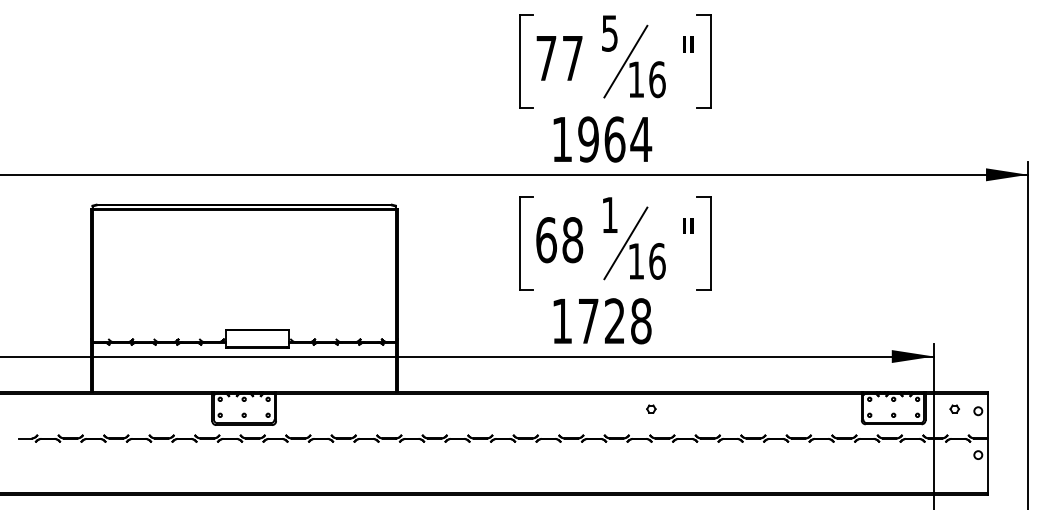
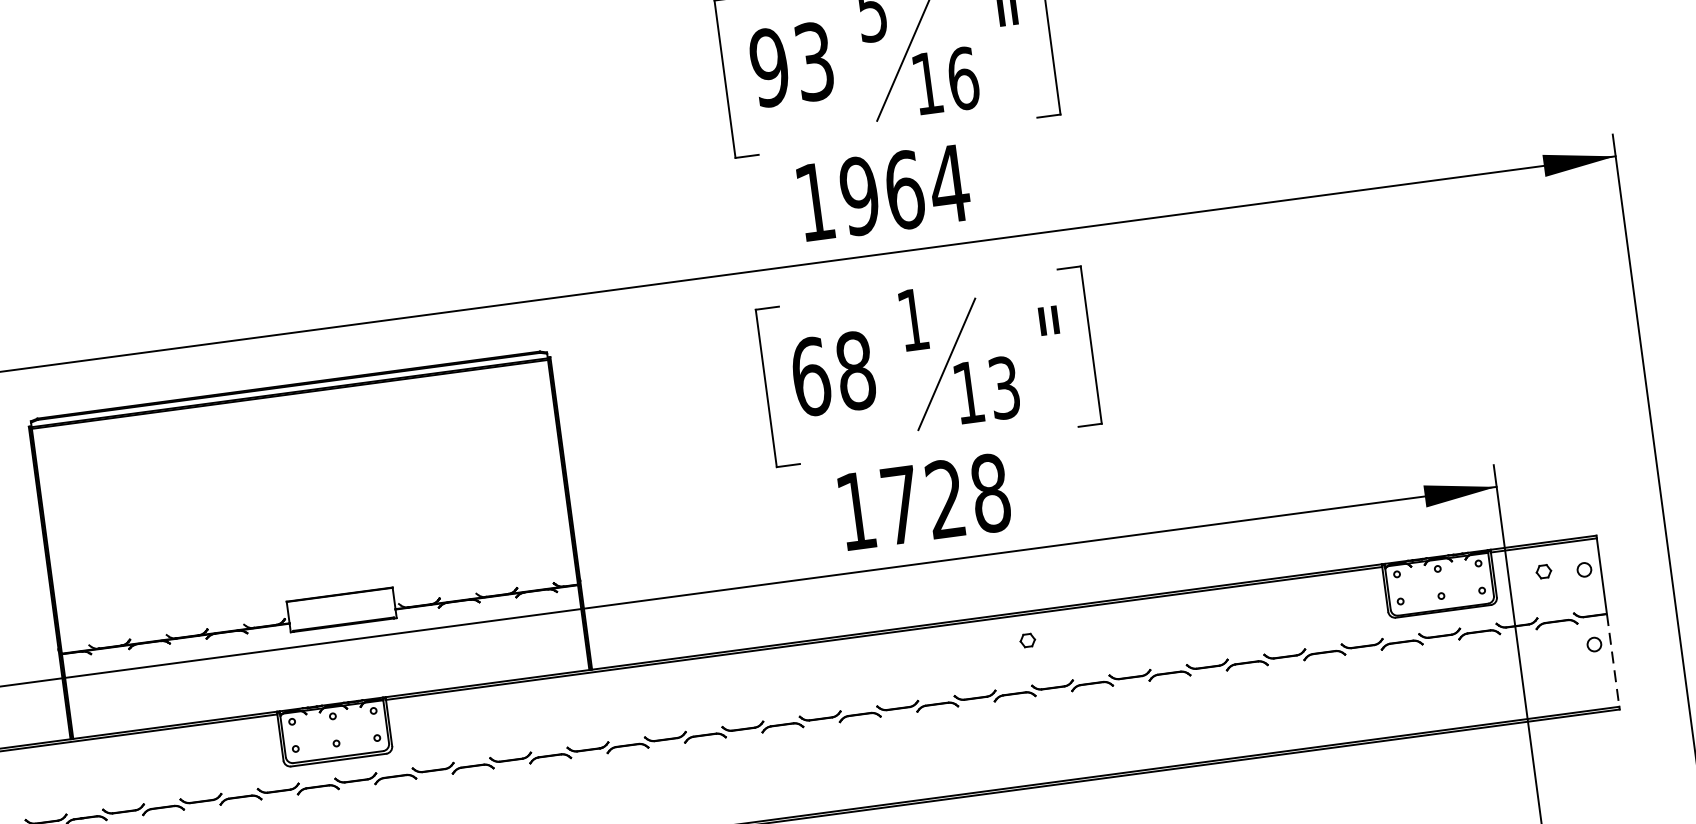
text: (559, 58) -> (791, 64), 77 -> 93
text: (657, 261) -> (1004, 387), 16 -> 13
line: (987, 466) -> (1612, 661), solid -> dashed

